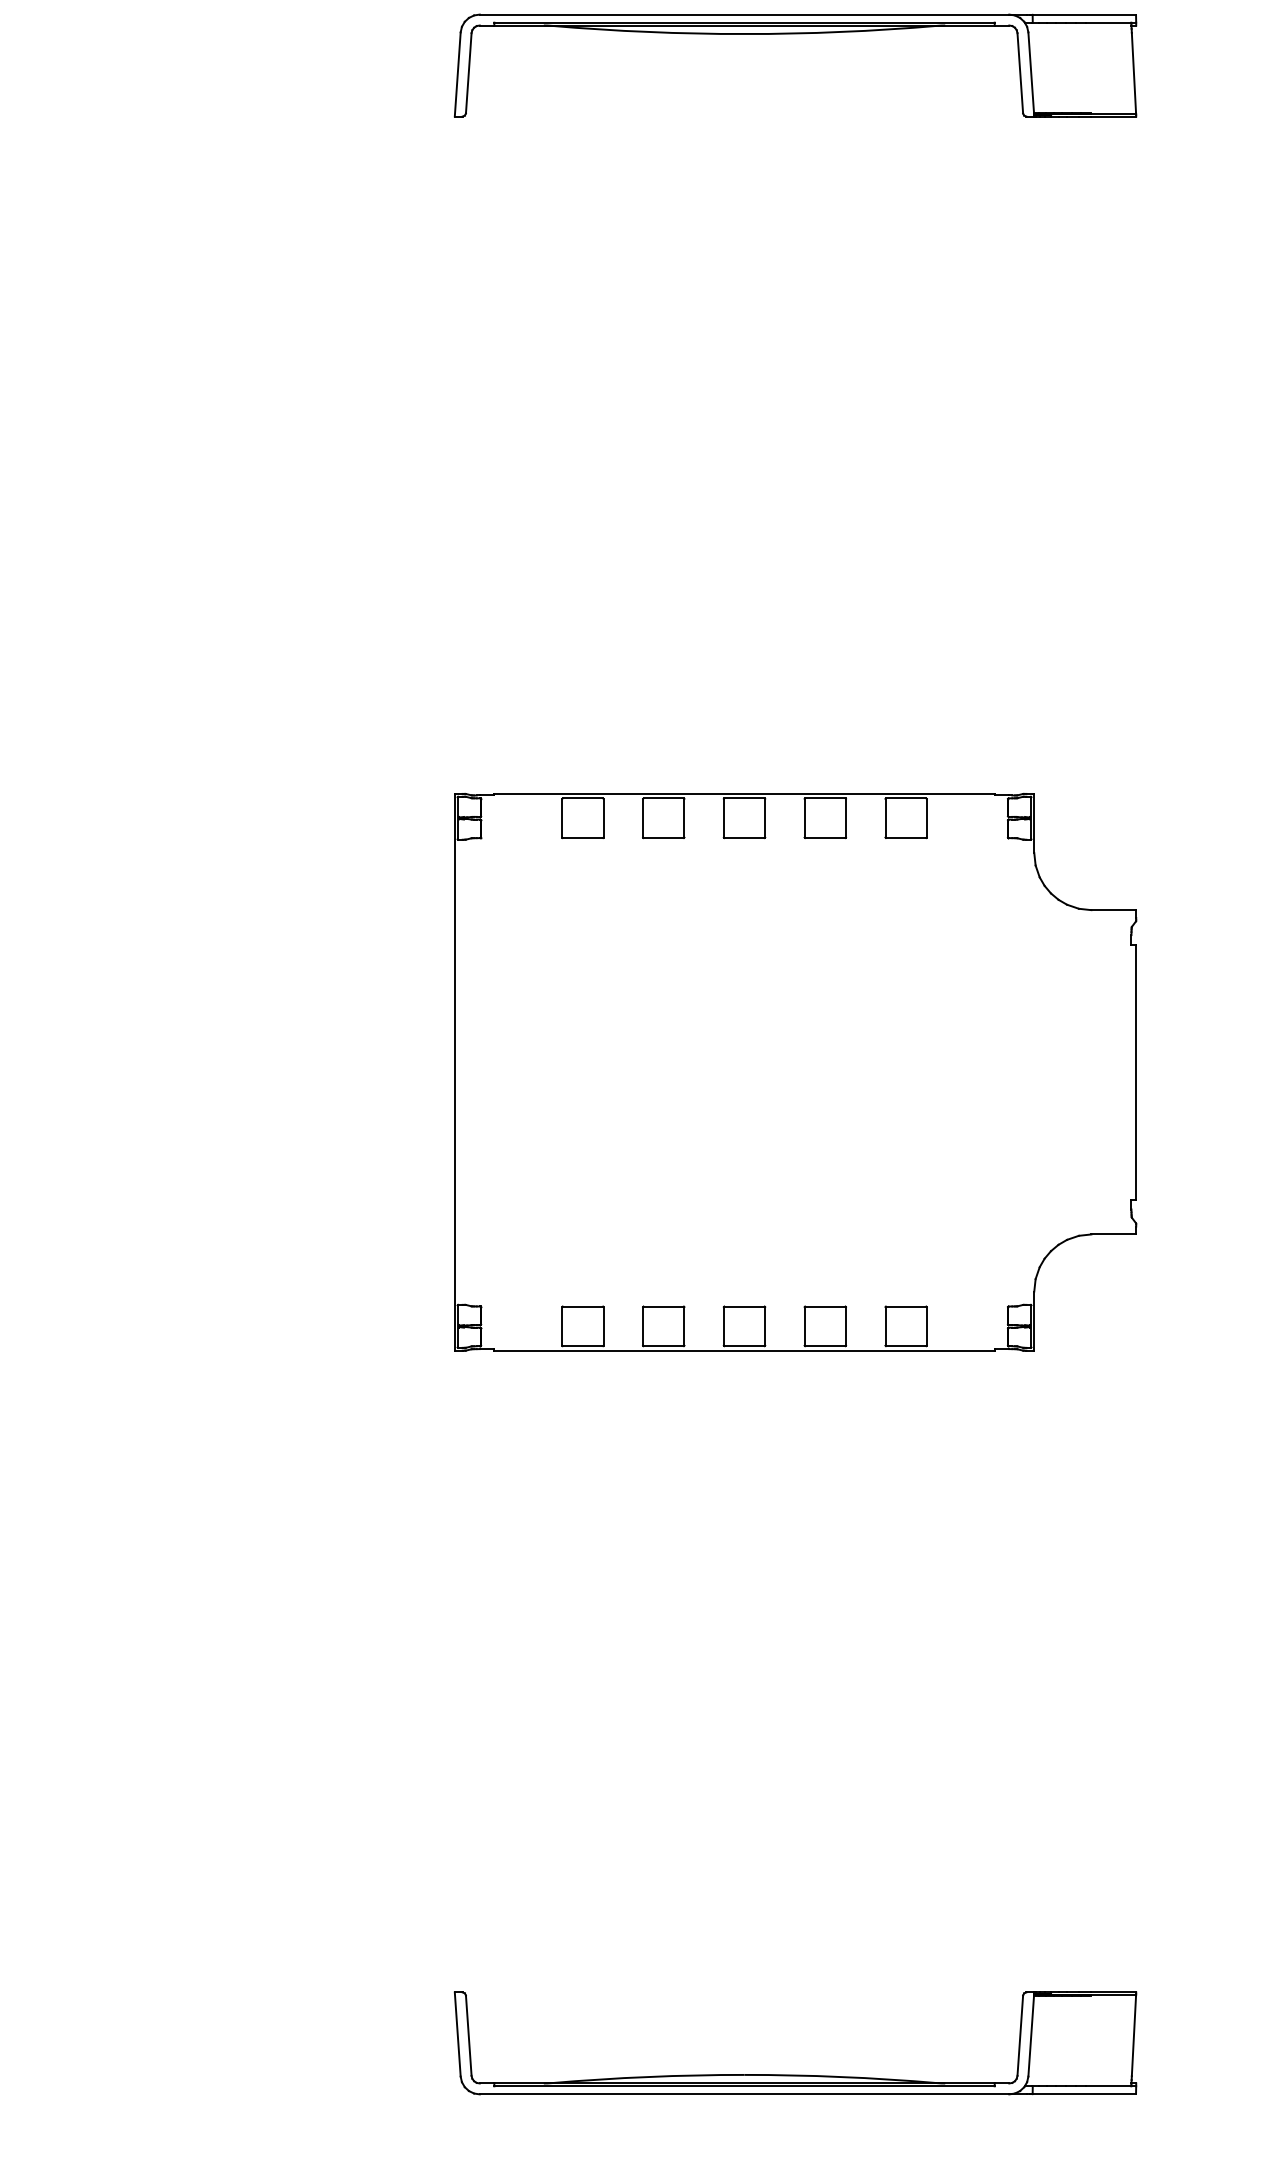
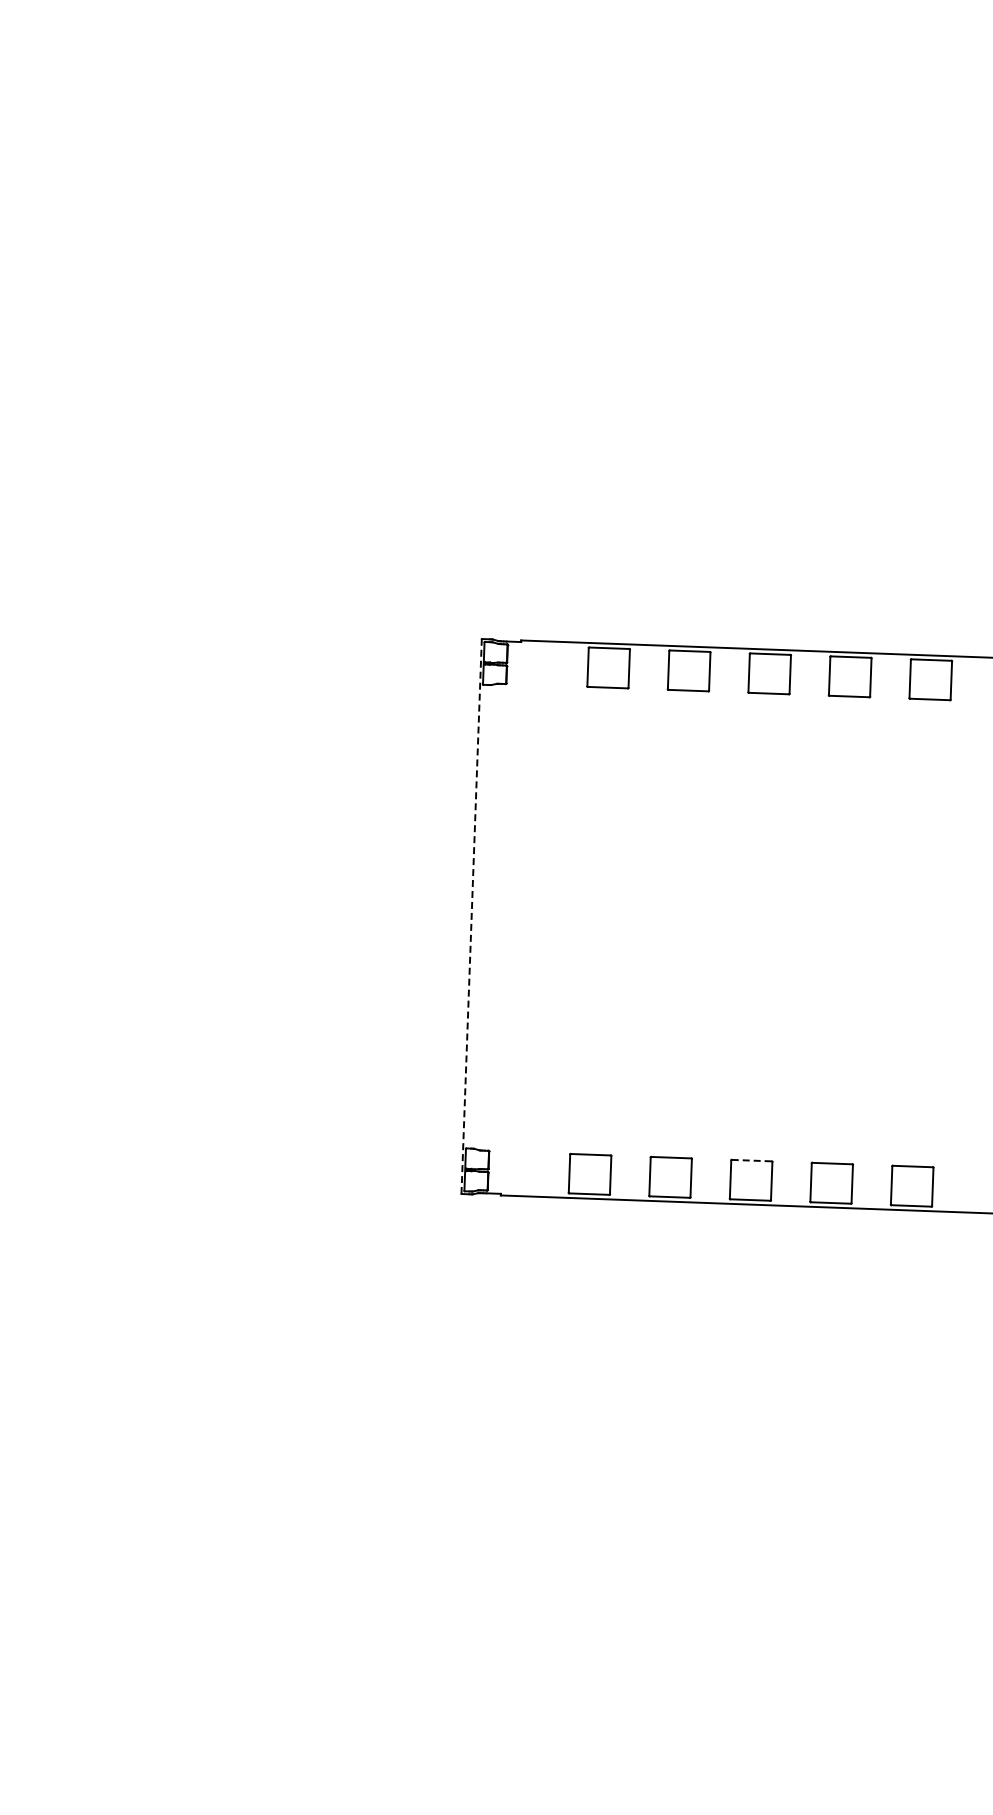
line: (454, 1071) -> (471, 915), solid -> dashed
line: (745, 1306) -> (752, 1160), solid -> dashed

